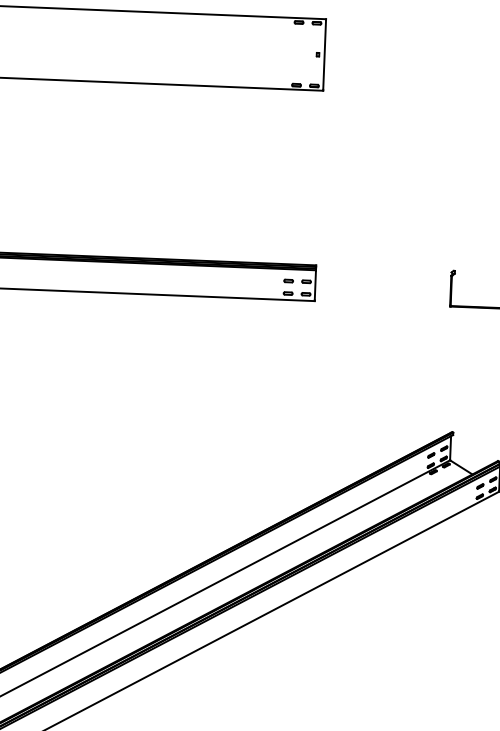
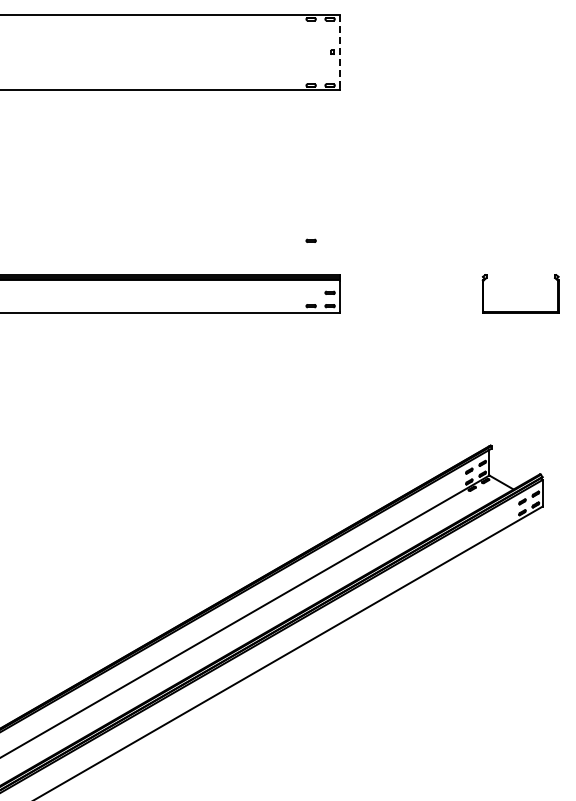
line: (324, 55) -> (339, 52), solid -> dashed
part: (288, 280) -> (310, 240), moved

